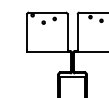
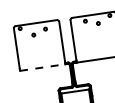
line: (47, 52) -> (42, 67), solid -> dashed

